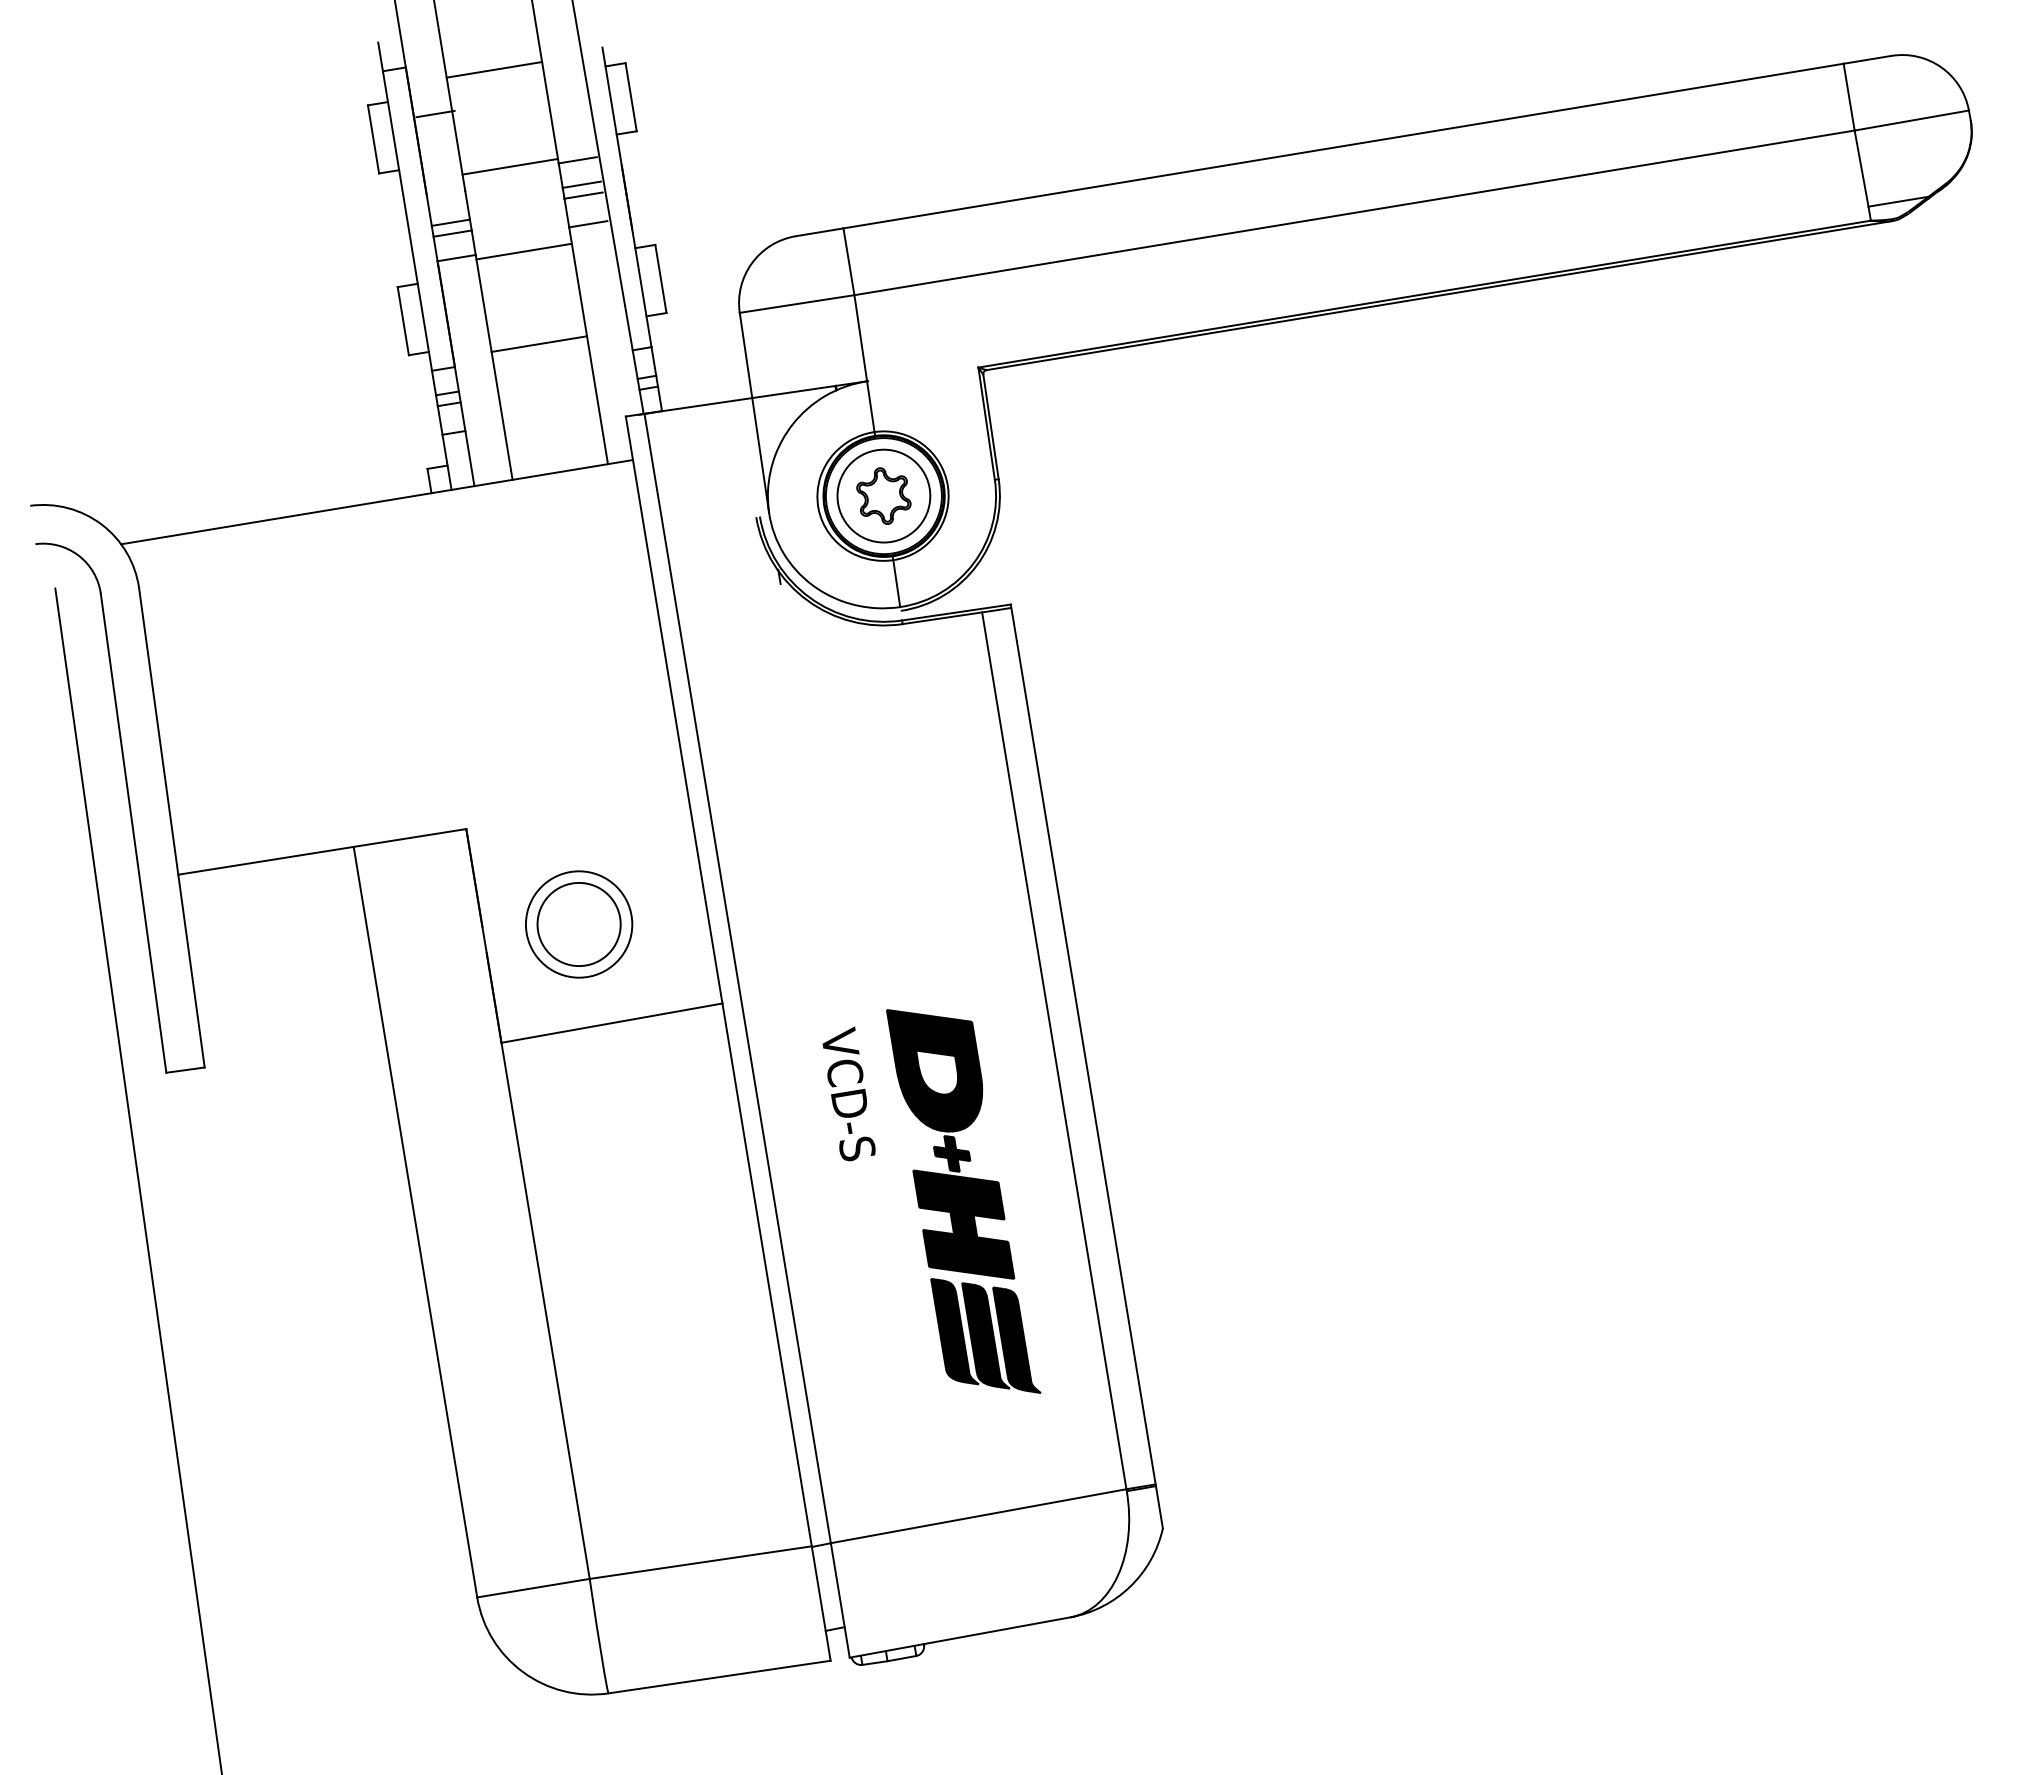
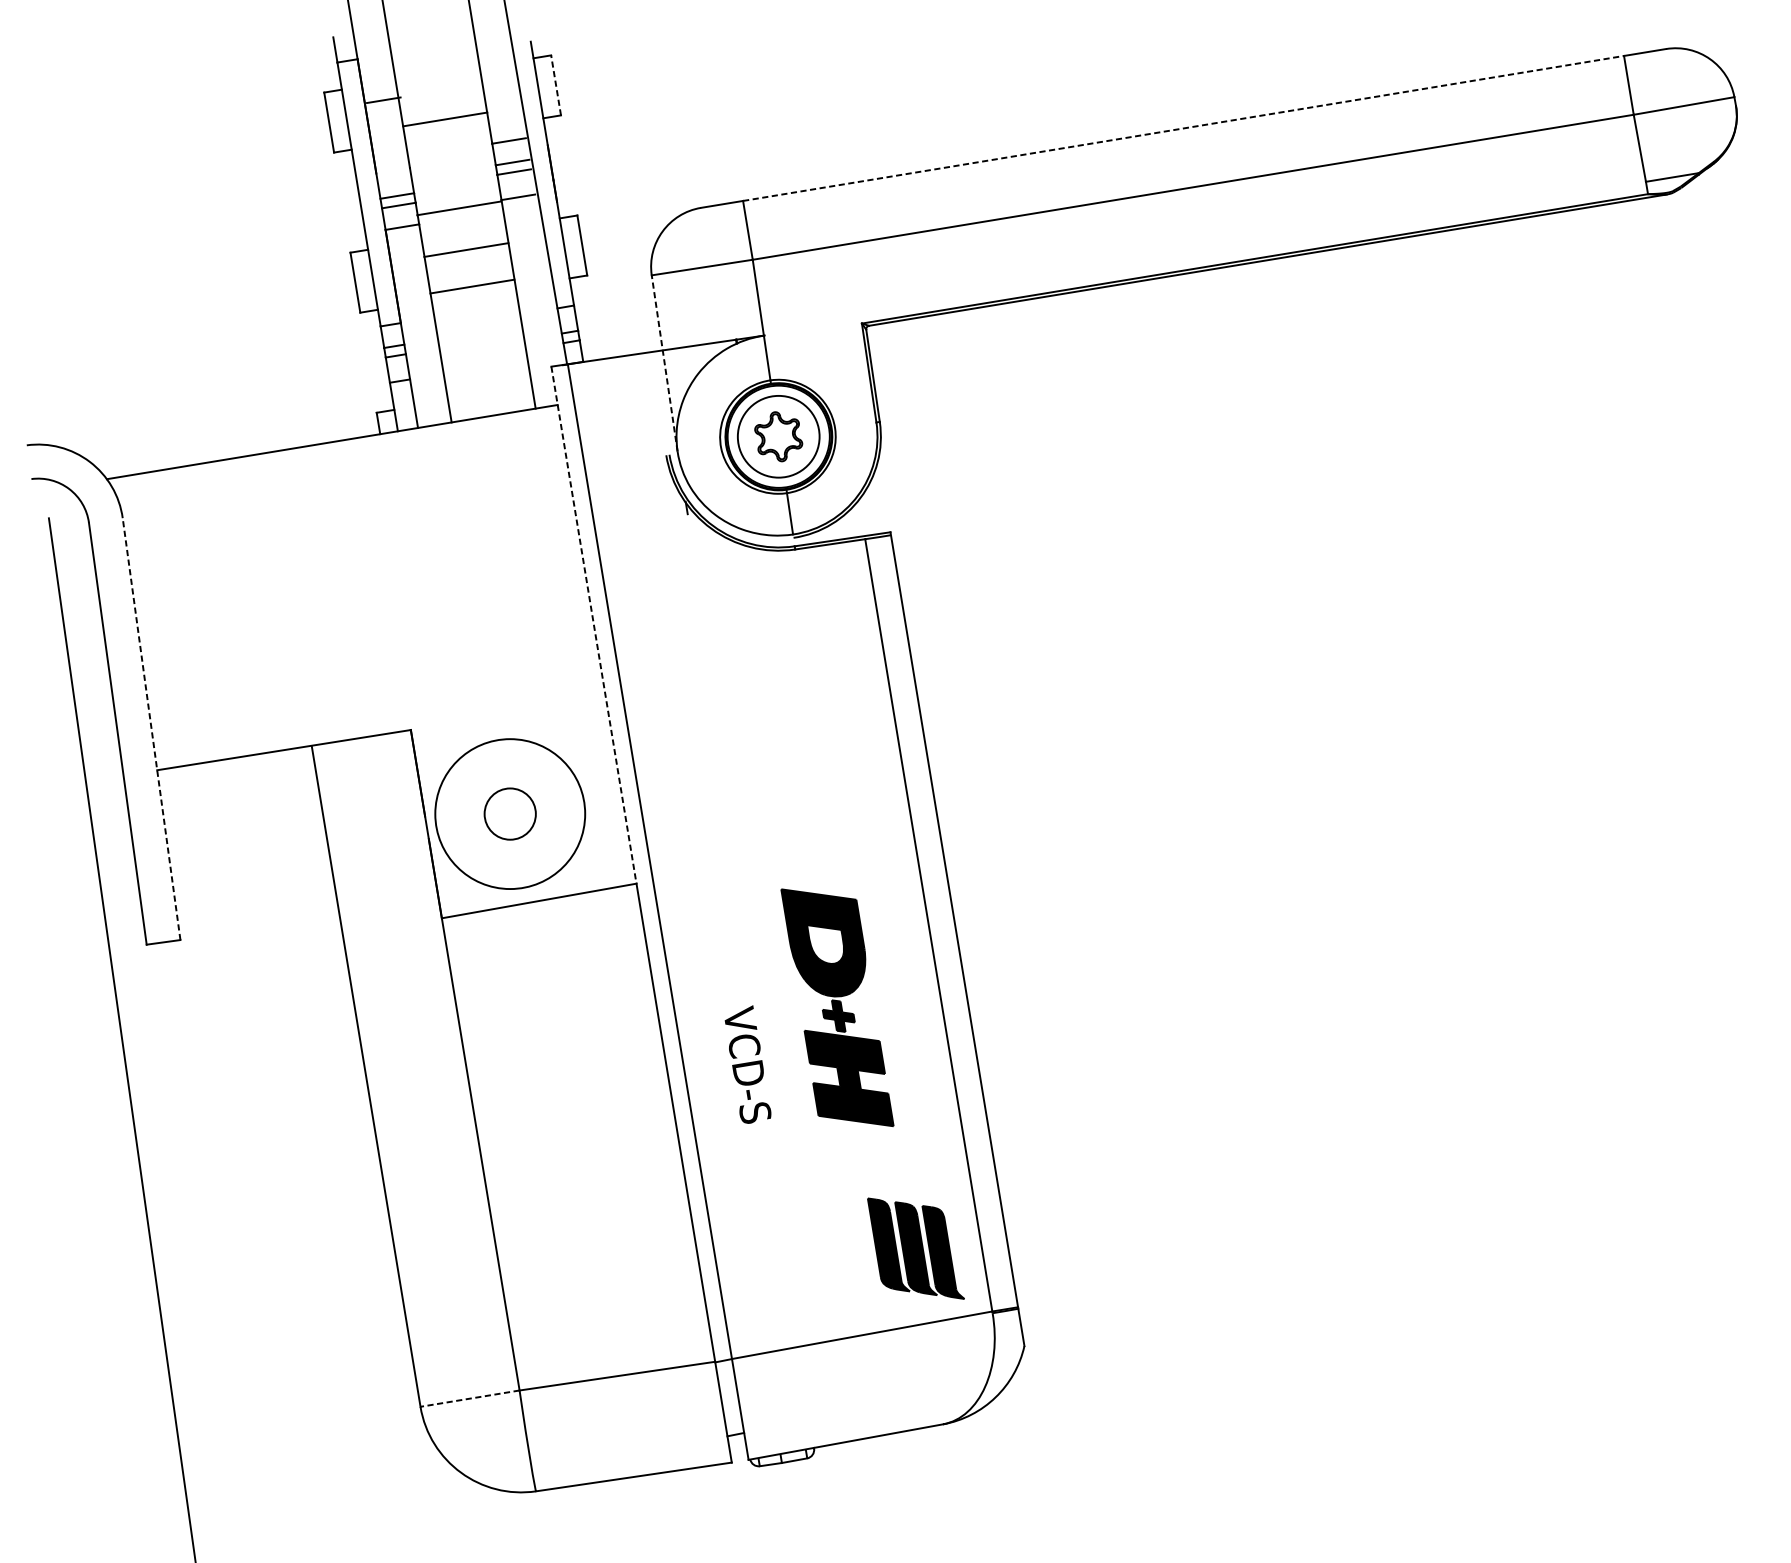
line: (494, 69) -> (445, 119), moved
line: (631, 97) -> (556, 85), solid -> dashed
line: (1343, 146) -> (1183, 128), solid -> dashed
line: (510, 166) -> (459, 208), moved
line: (523, 251) -> (471, 286), moved
line: (539, 343) -> (466, 249), moved
line: (754, 412) -> (664, 363), solid -> dashed
line: (674, 710) -> (594, 625), solid -> dashed
line: (171, 828) -> (151, 729), solid -> dashed
circle: (578, 924) -> (509, 814), size x0.7
circle: (578, 924) -> (509, 814), size x1.6
text: (848, 1093) -> (747, 1064), moved
part: (985, 1335) -> (915, 1248), moved
line: (533, 1588) -> (470, 1398), solid -> dashed

